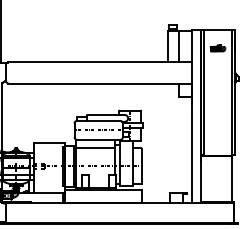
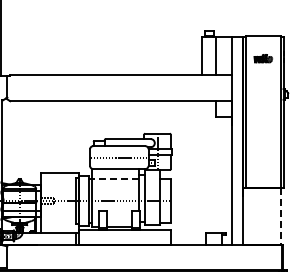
line: (95, 148) -> (115, 179), solid -> dashed
line: (232, 179) -> (280, 216), solid -> dashed

